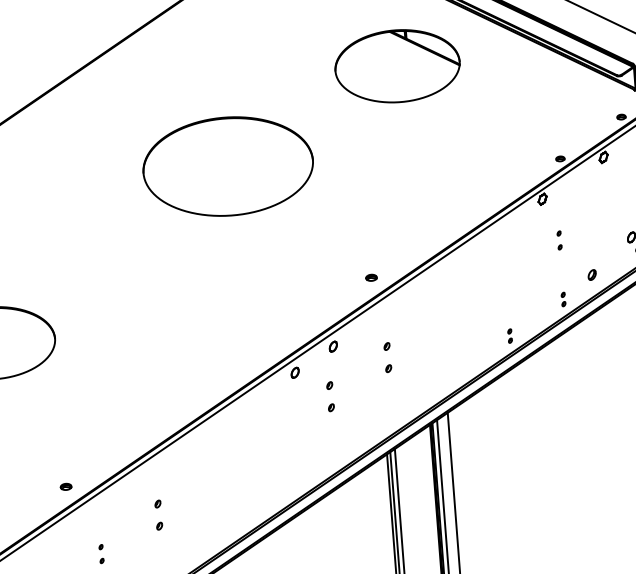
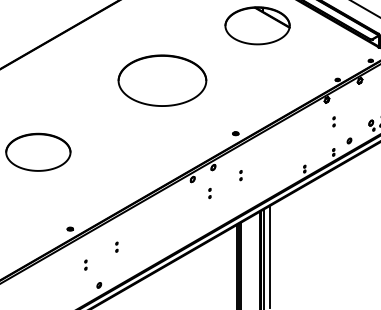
part: (228, 166) -> (162, 80), moved
part: (386, 357) -> (240, 175), size x0.62
part: (329, 397) -> (209, 193), size x0.62
part: (157, 513) -> (116, 246), size x0.62

